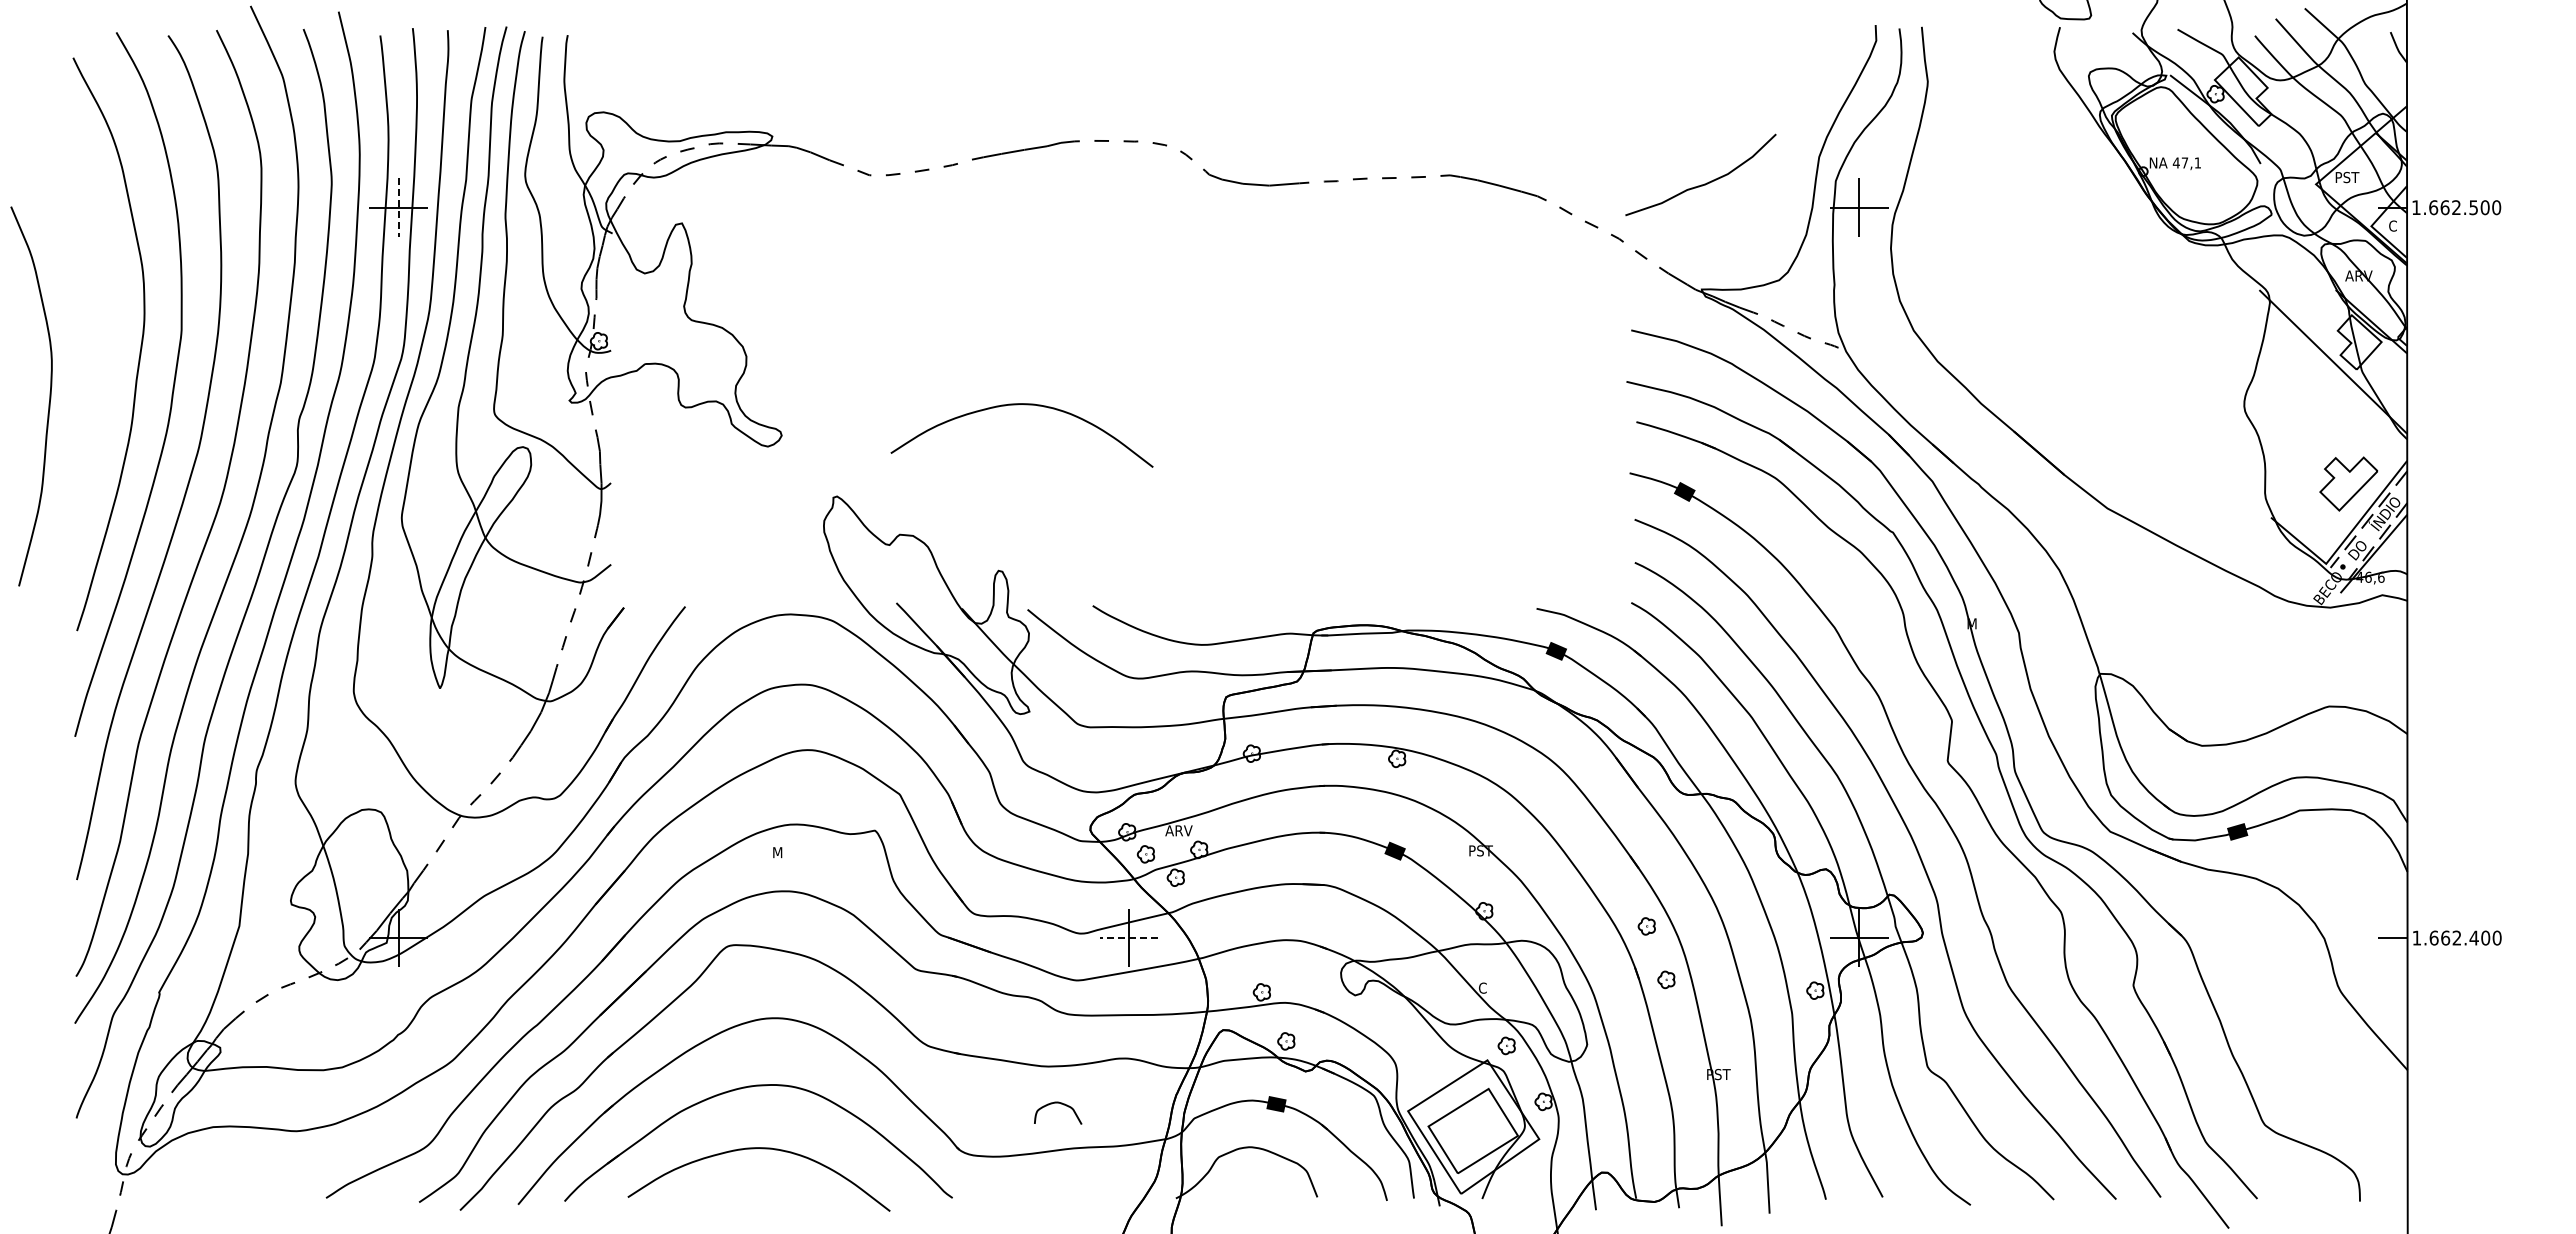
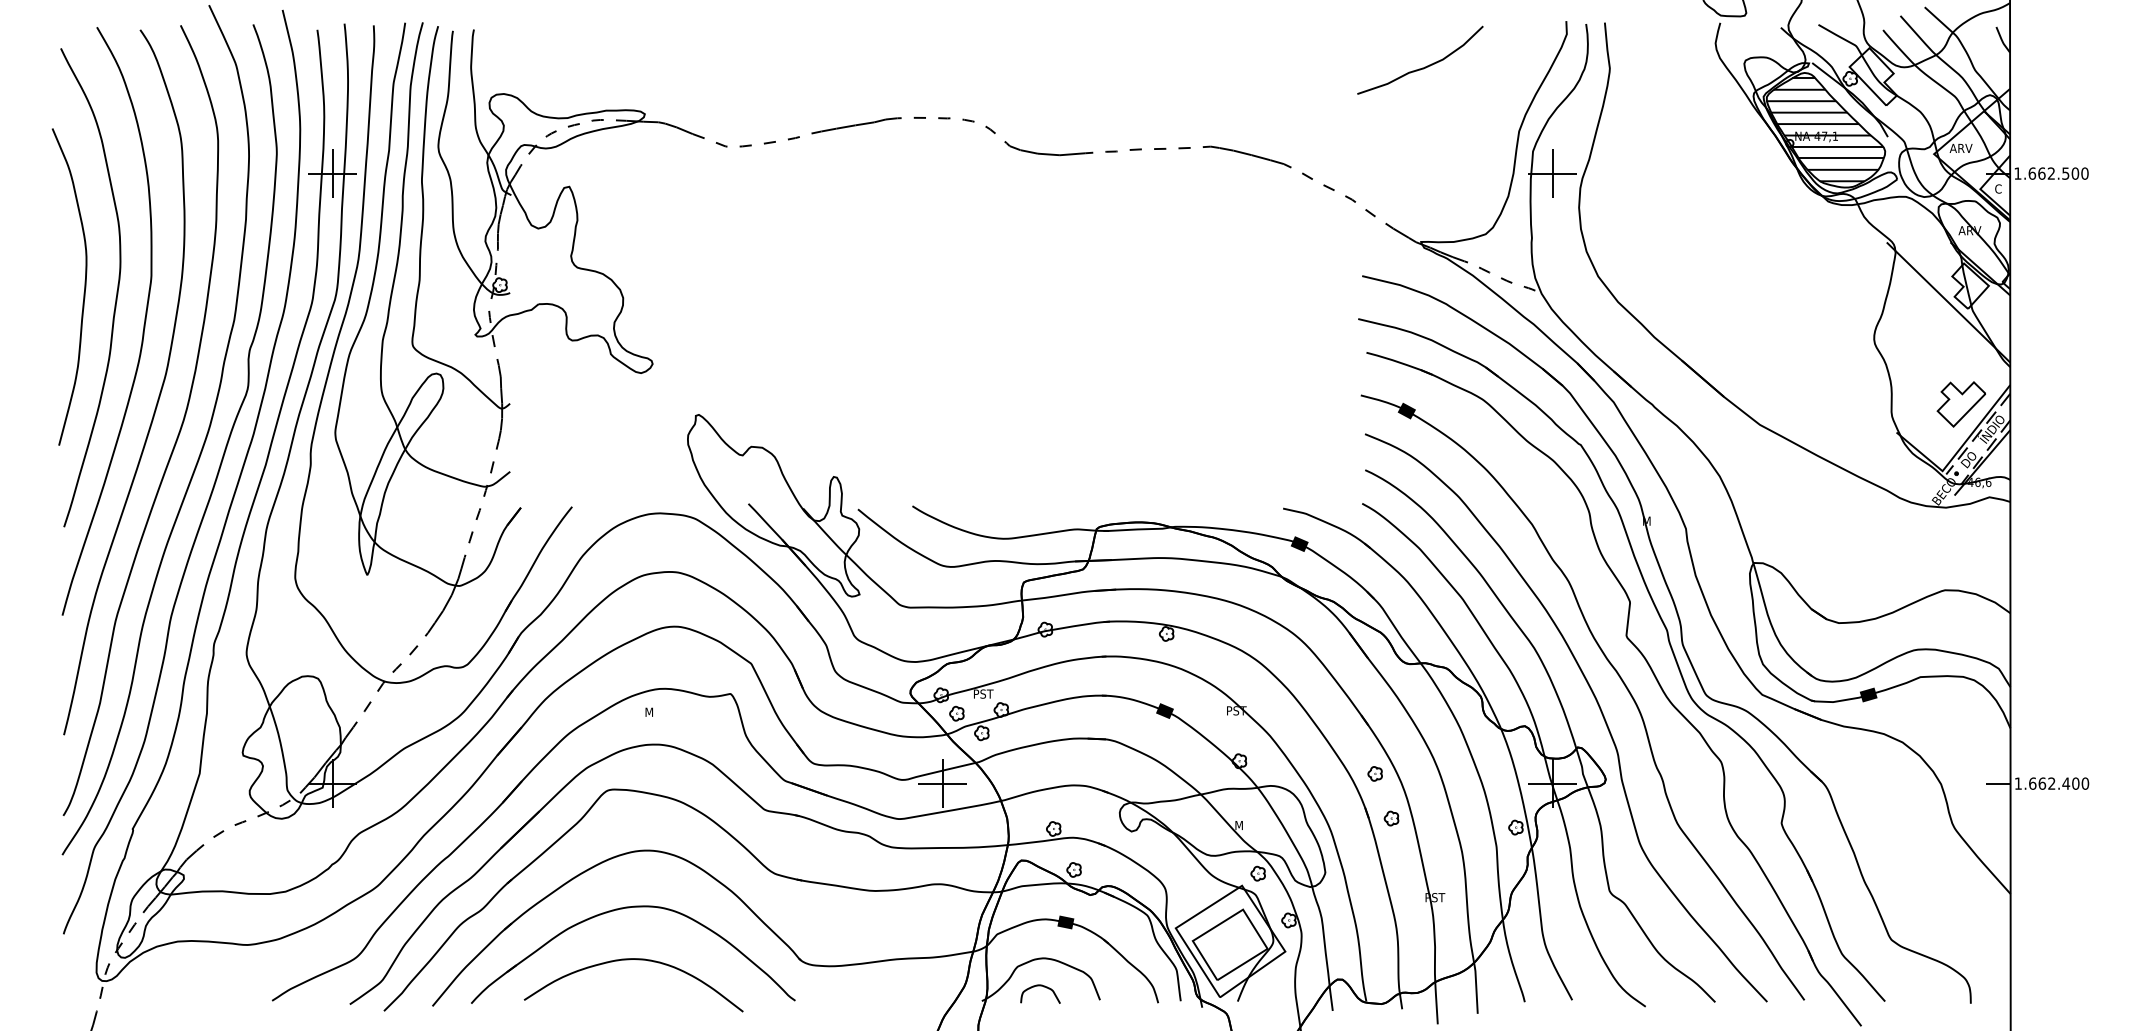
hatch: (2185, 154) -> (1825, 129), added
text: (2347, 177) -> (1960, 148), PST -> ARV
curve: (1704, 183) -> (1423, 67), moved
line: (398, 208) -> (332, 174), dashed -> solid
curve: (49, 396) -> (84, 287), moved
curve: (1018, 405) -> (850, 338), removed
text: (1178, 830) -> (984, 693), ARV -> PST
line: (1128, 938) -> (942, 784), dashed -> solid
text: (1483, 987) -> (1238, 824), C -> M
curve: (1061, 1104) -> (1043, 986), moved

